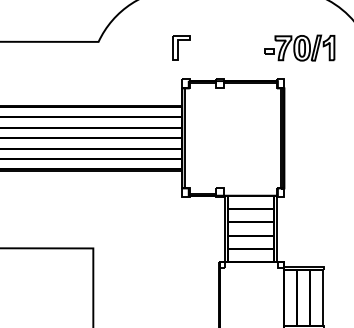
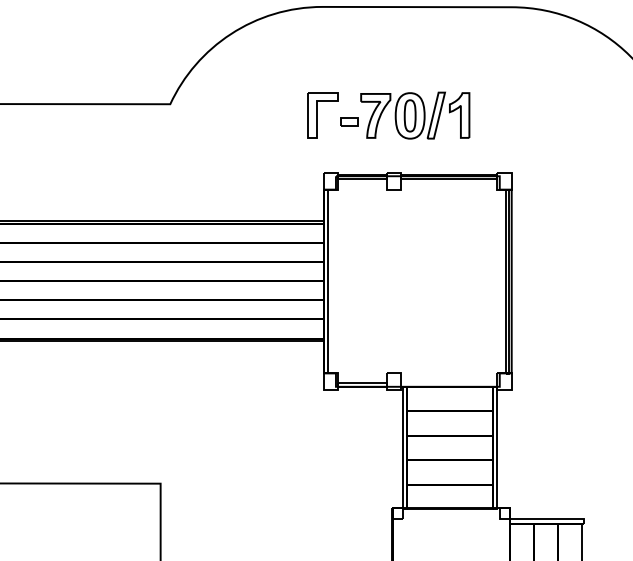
part: (299, 47) -> (405, 114), moved

